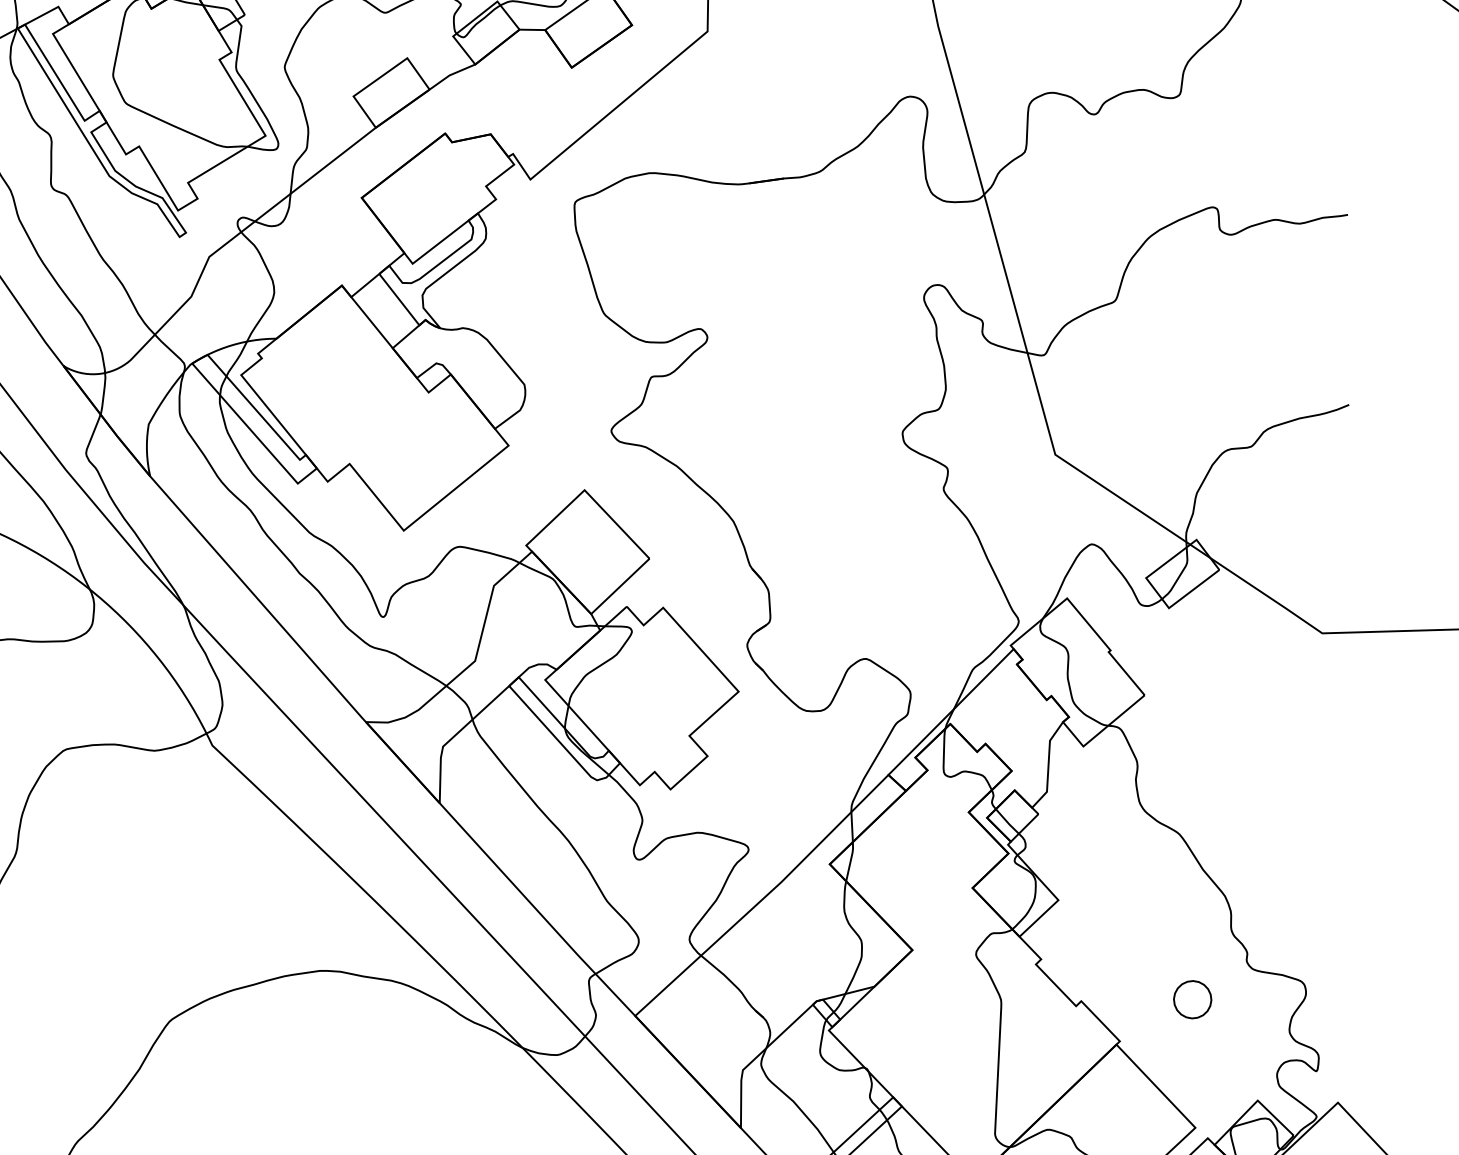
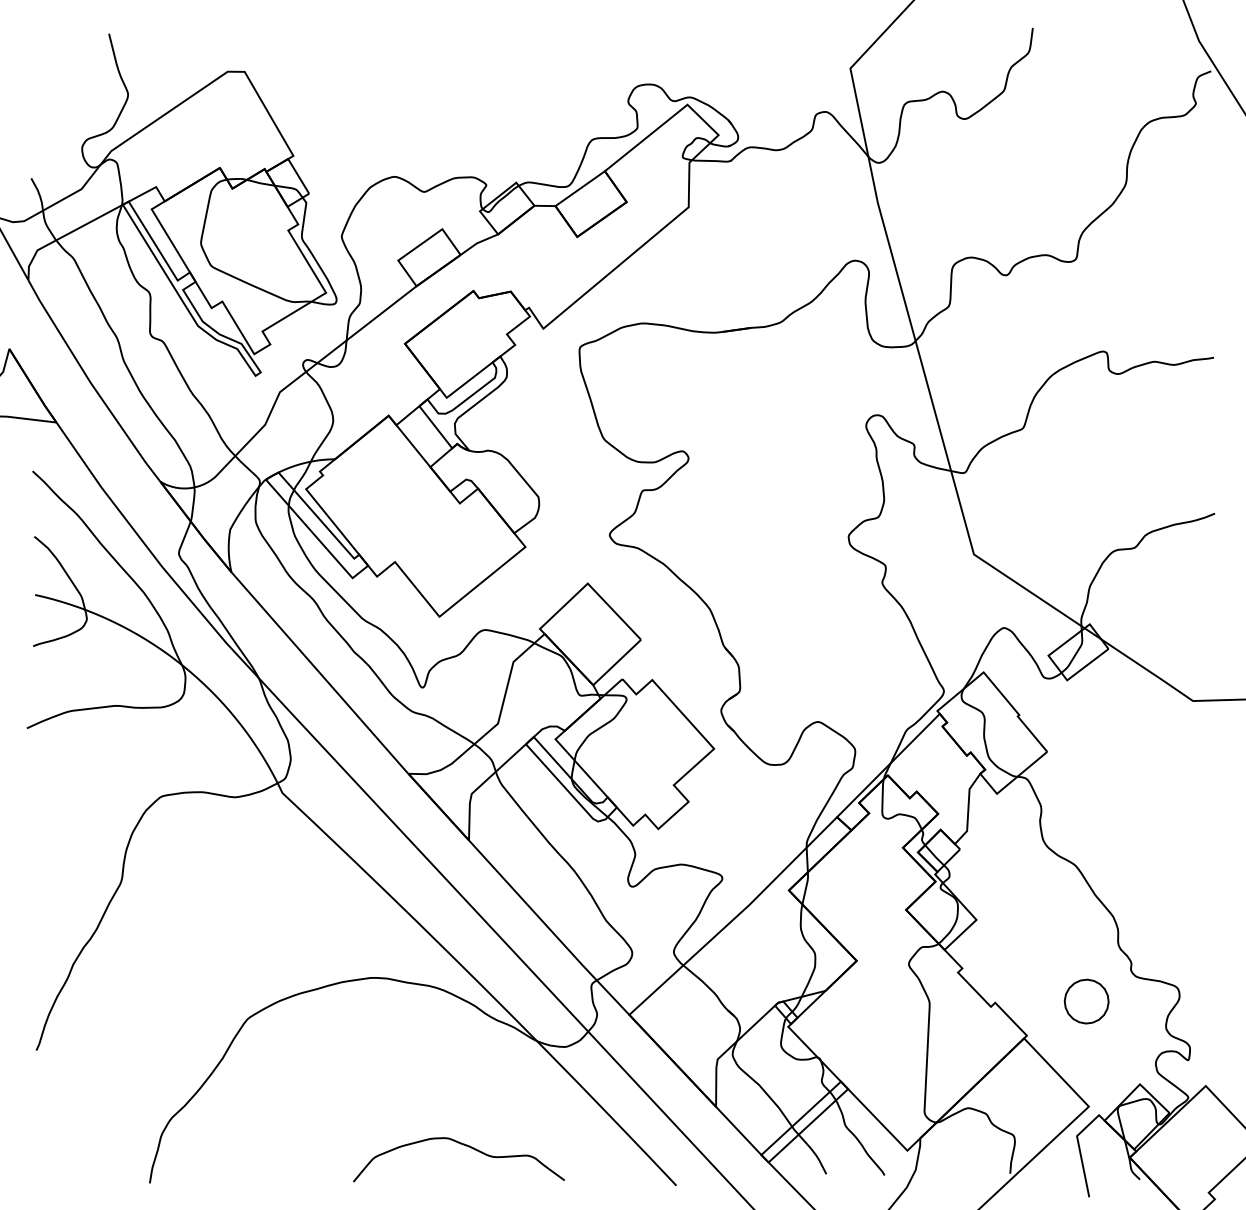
part: (1192, 999) -> (1086, 1001), size x1.43

